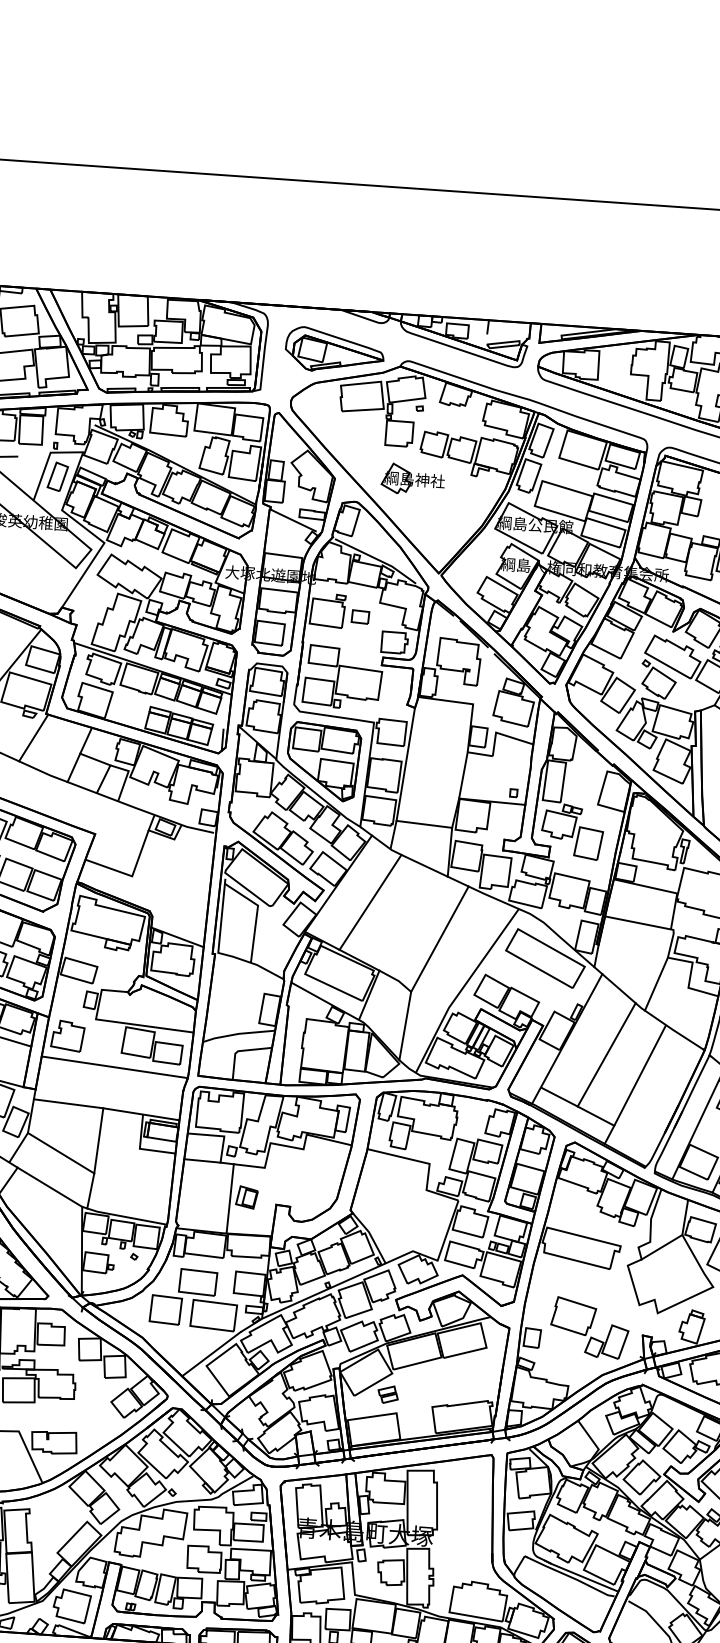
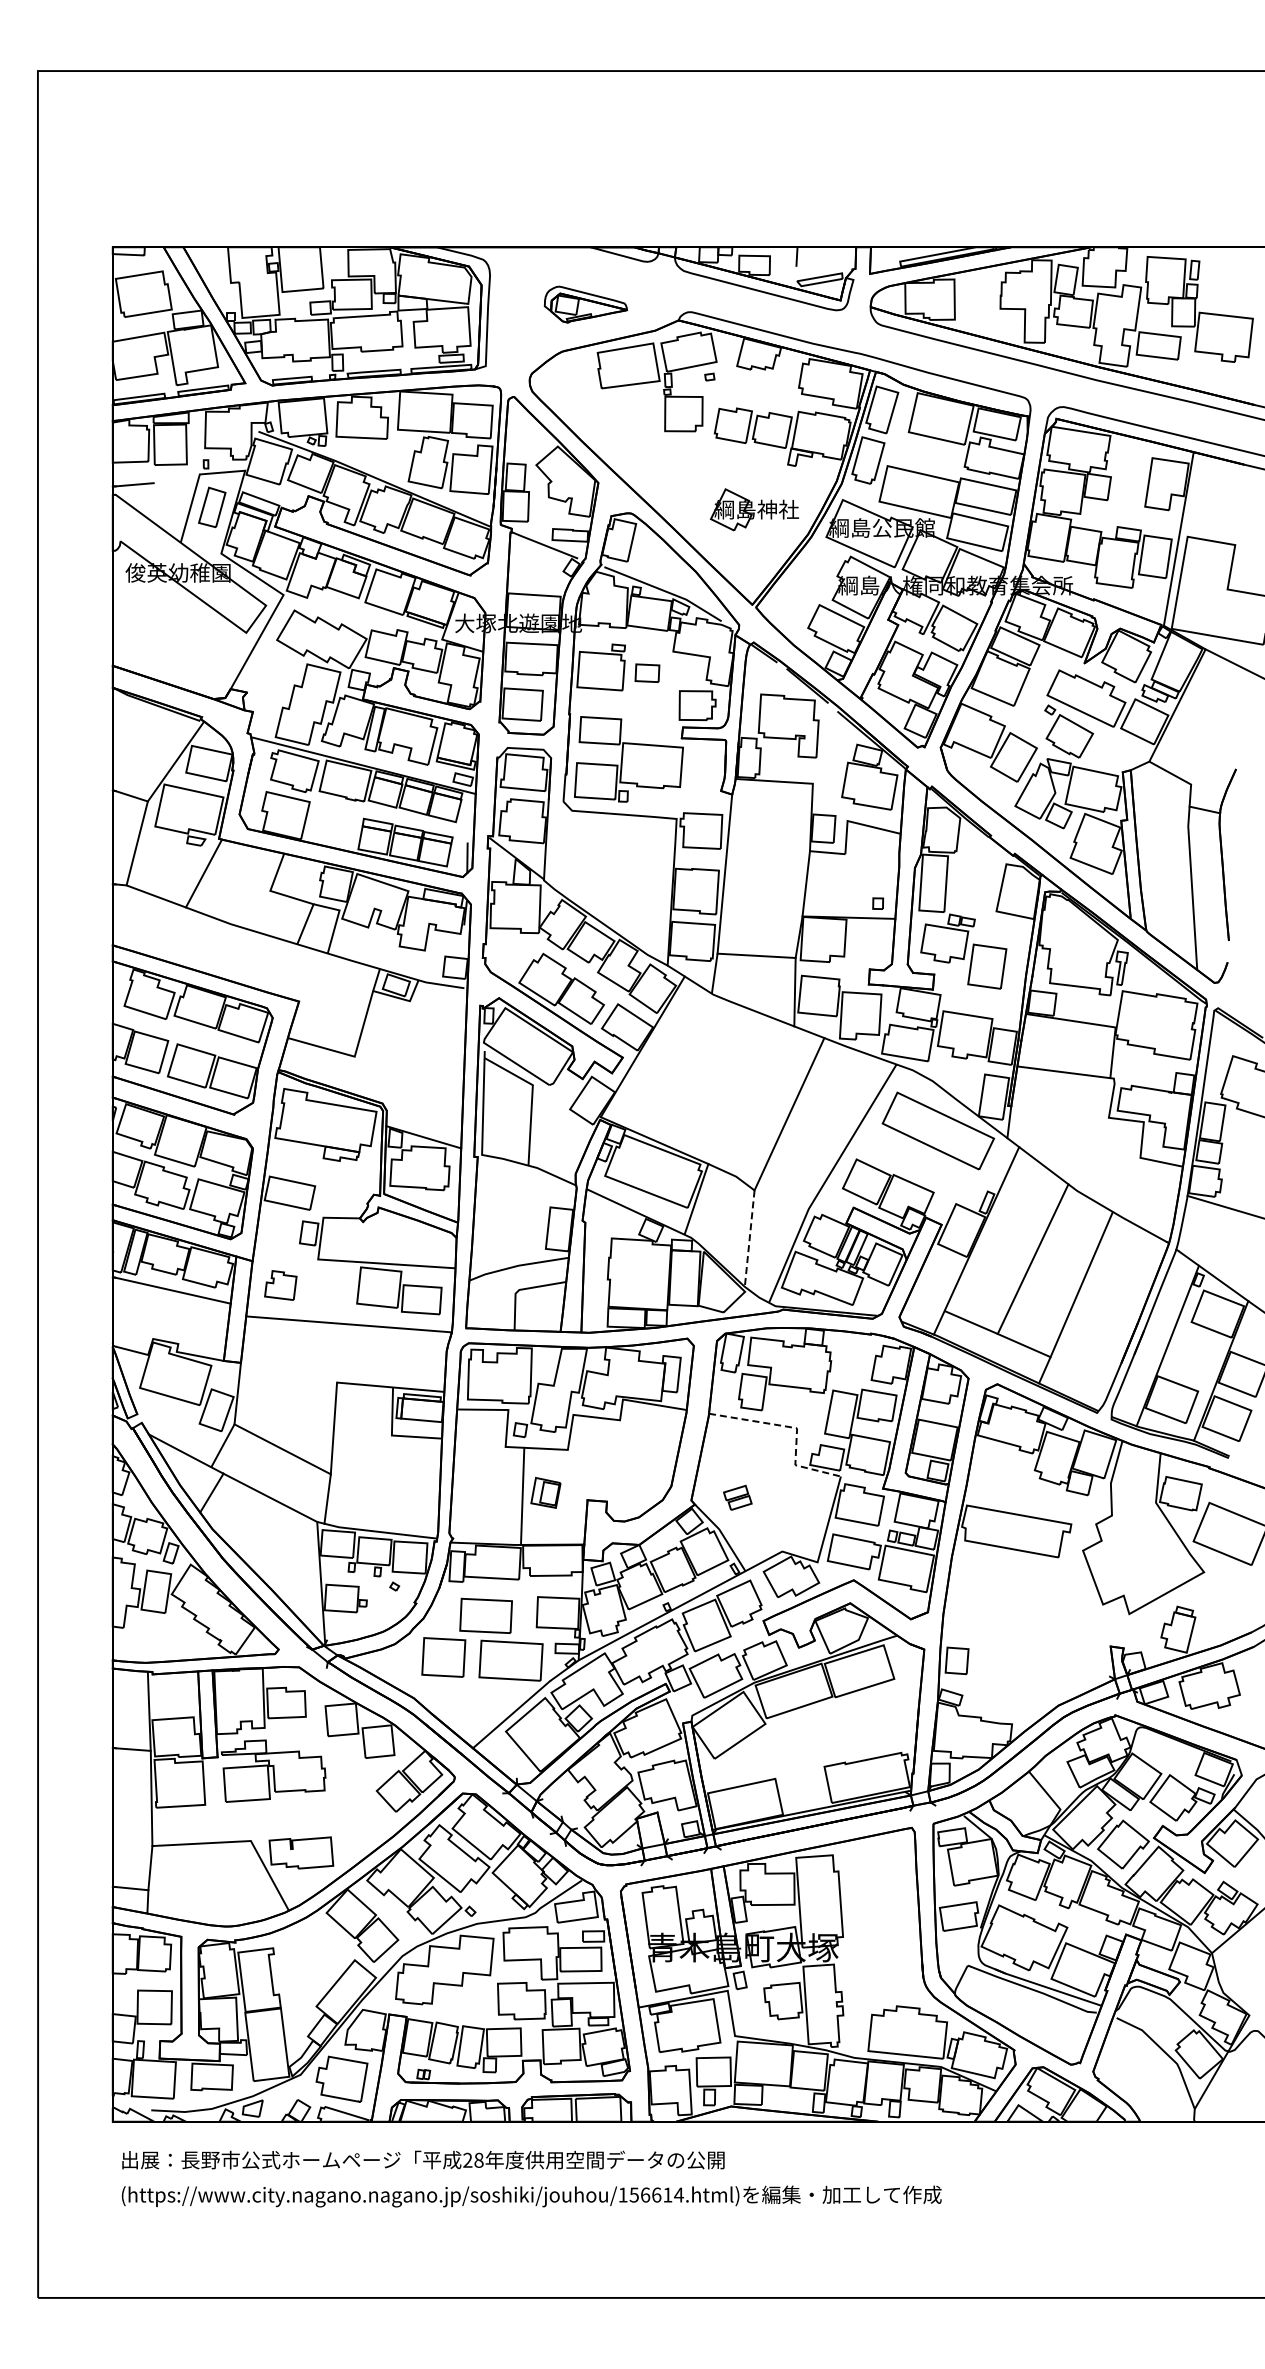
part: (334, 350) -> (585, 304), size x0.6
part: (413, 479) -> (754, 509), moved
part: (323, 761) -> (609, 878), removed
line: (73, 767) -> (262, 910), removed
line: (370, 902) -> (688, 1069), removed
line: (656, 983) -> (1095, 1155), removed
line: (405, 1026) -> (749, 1239), solid -> dashed
part: (67, 1036) -> (280, 1285), size x0.7
line: (68, 1103) -> (288, 1379), removed
line: (201, 1160) -> (479, 1445), removed
line: (428, 1163) -> (795, 1427), solid -> dashed
line: (661, 1247) -> (1128, 1521), removed
part: (590, 1328) -> (1036, 1641), removed
part: (387, 1394) -> (737, 1497), moved

